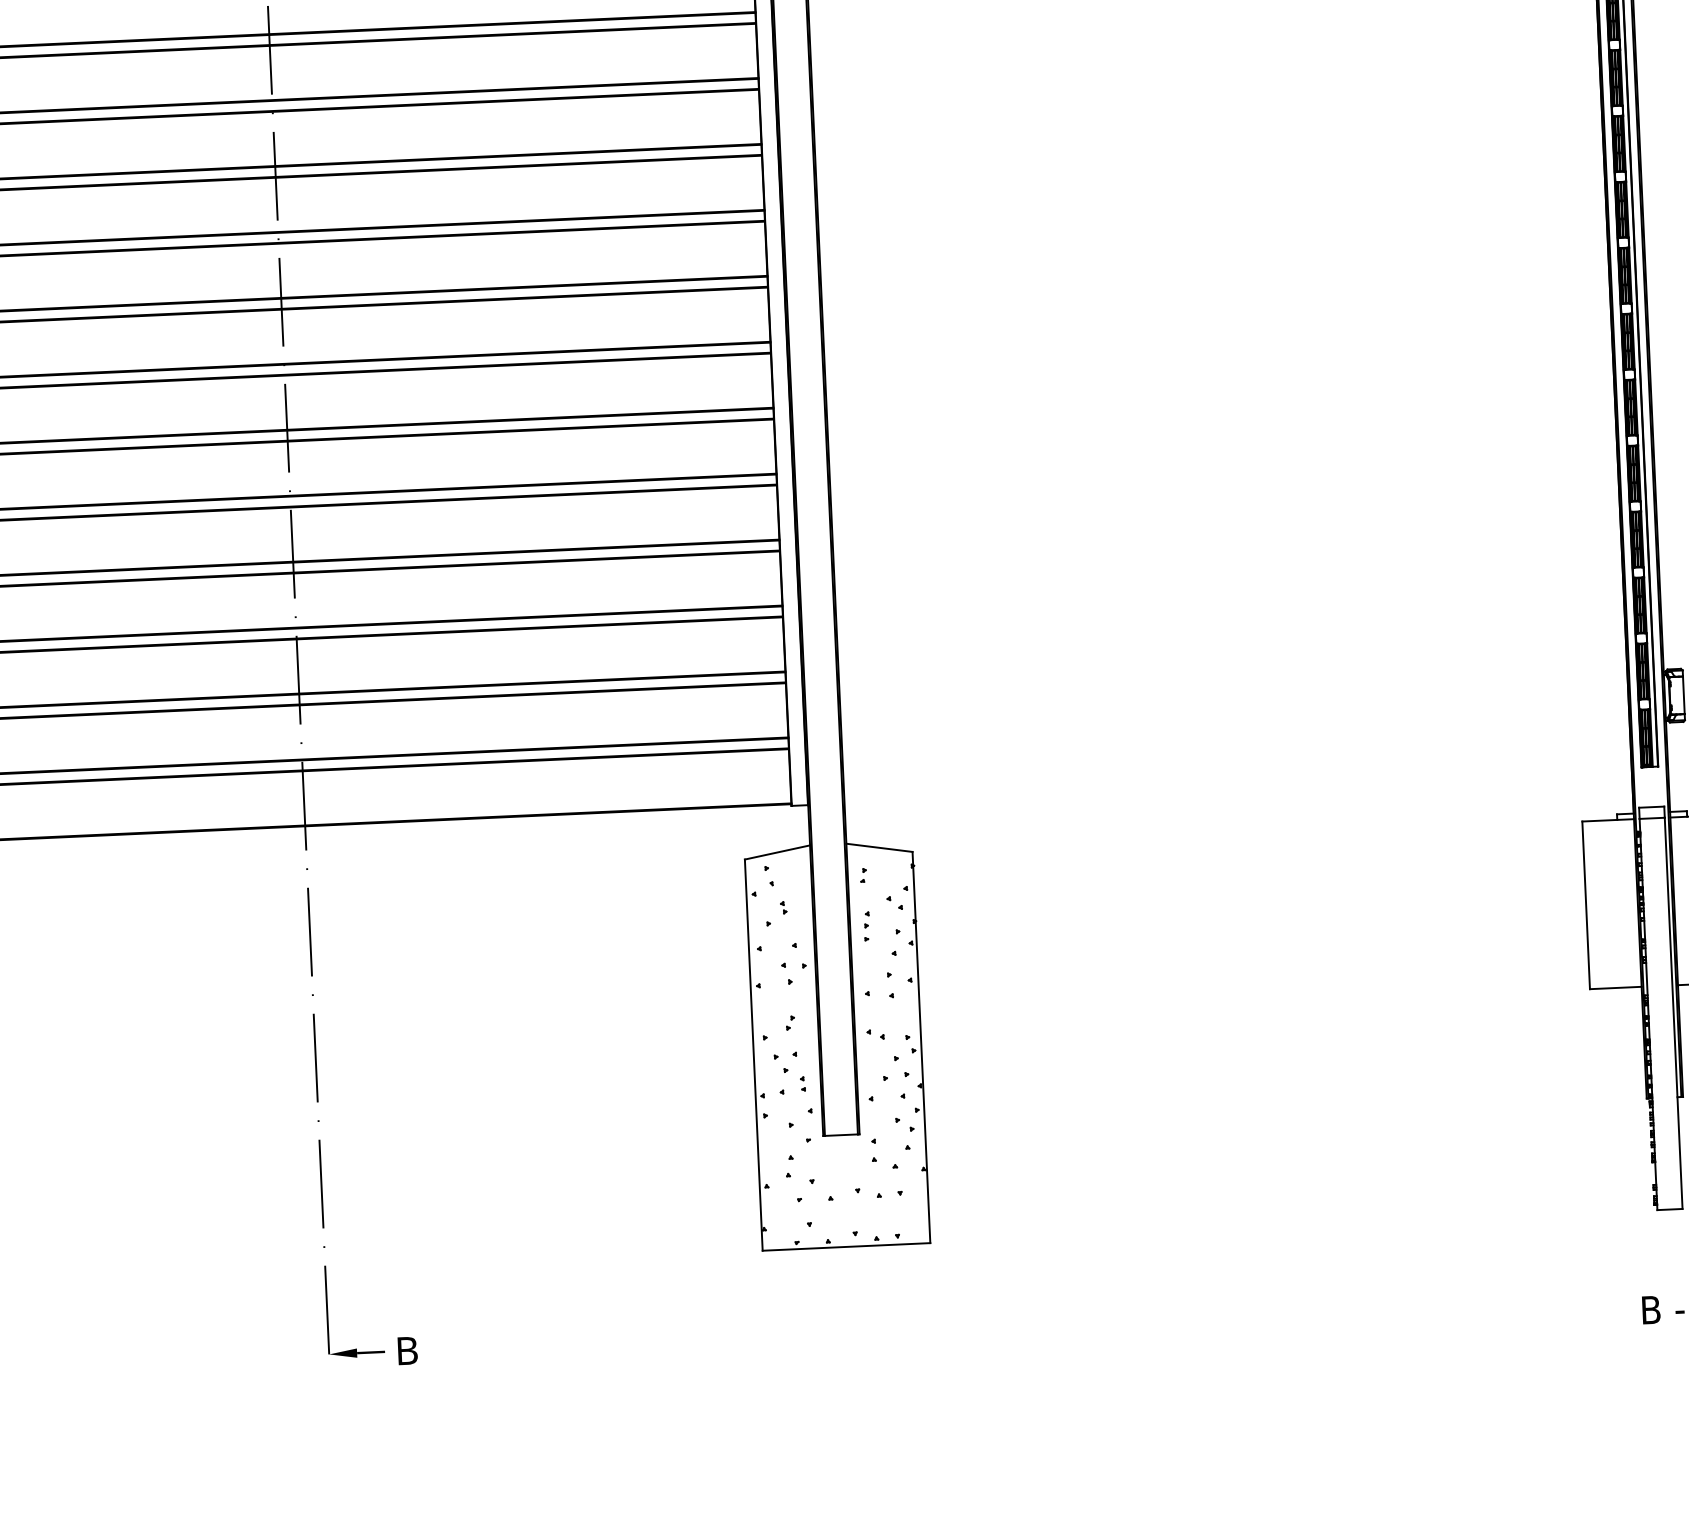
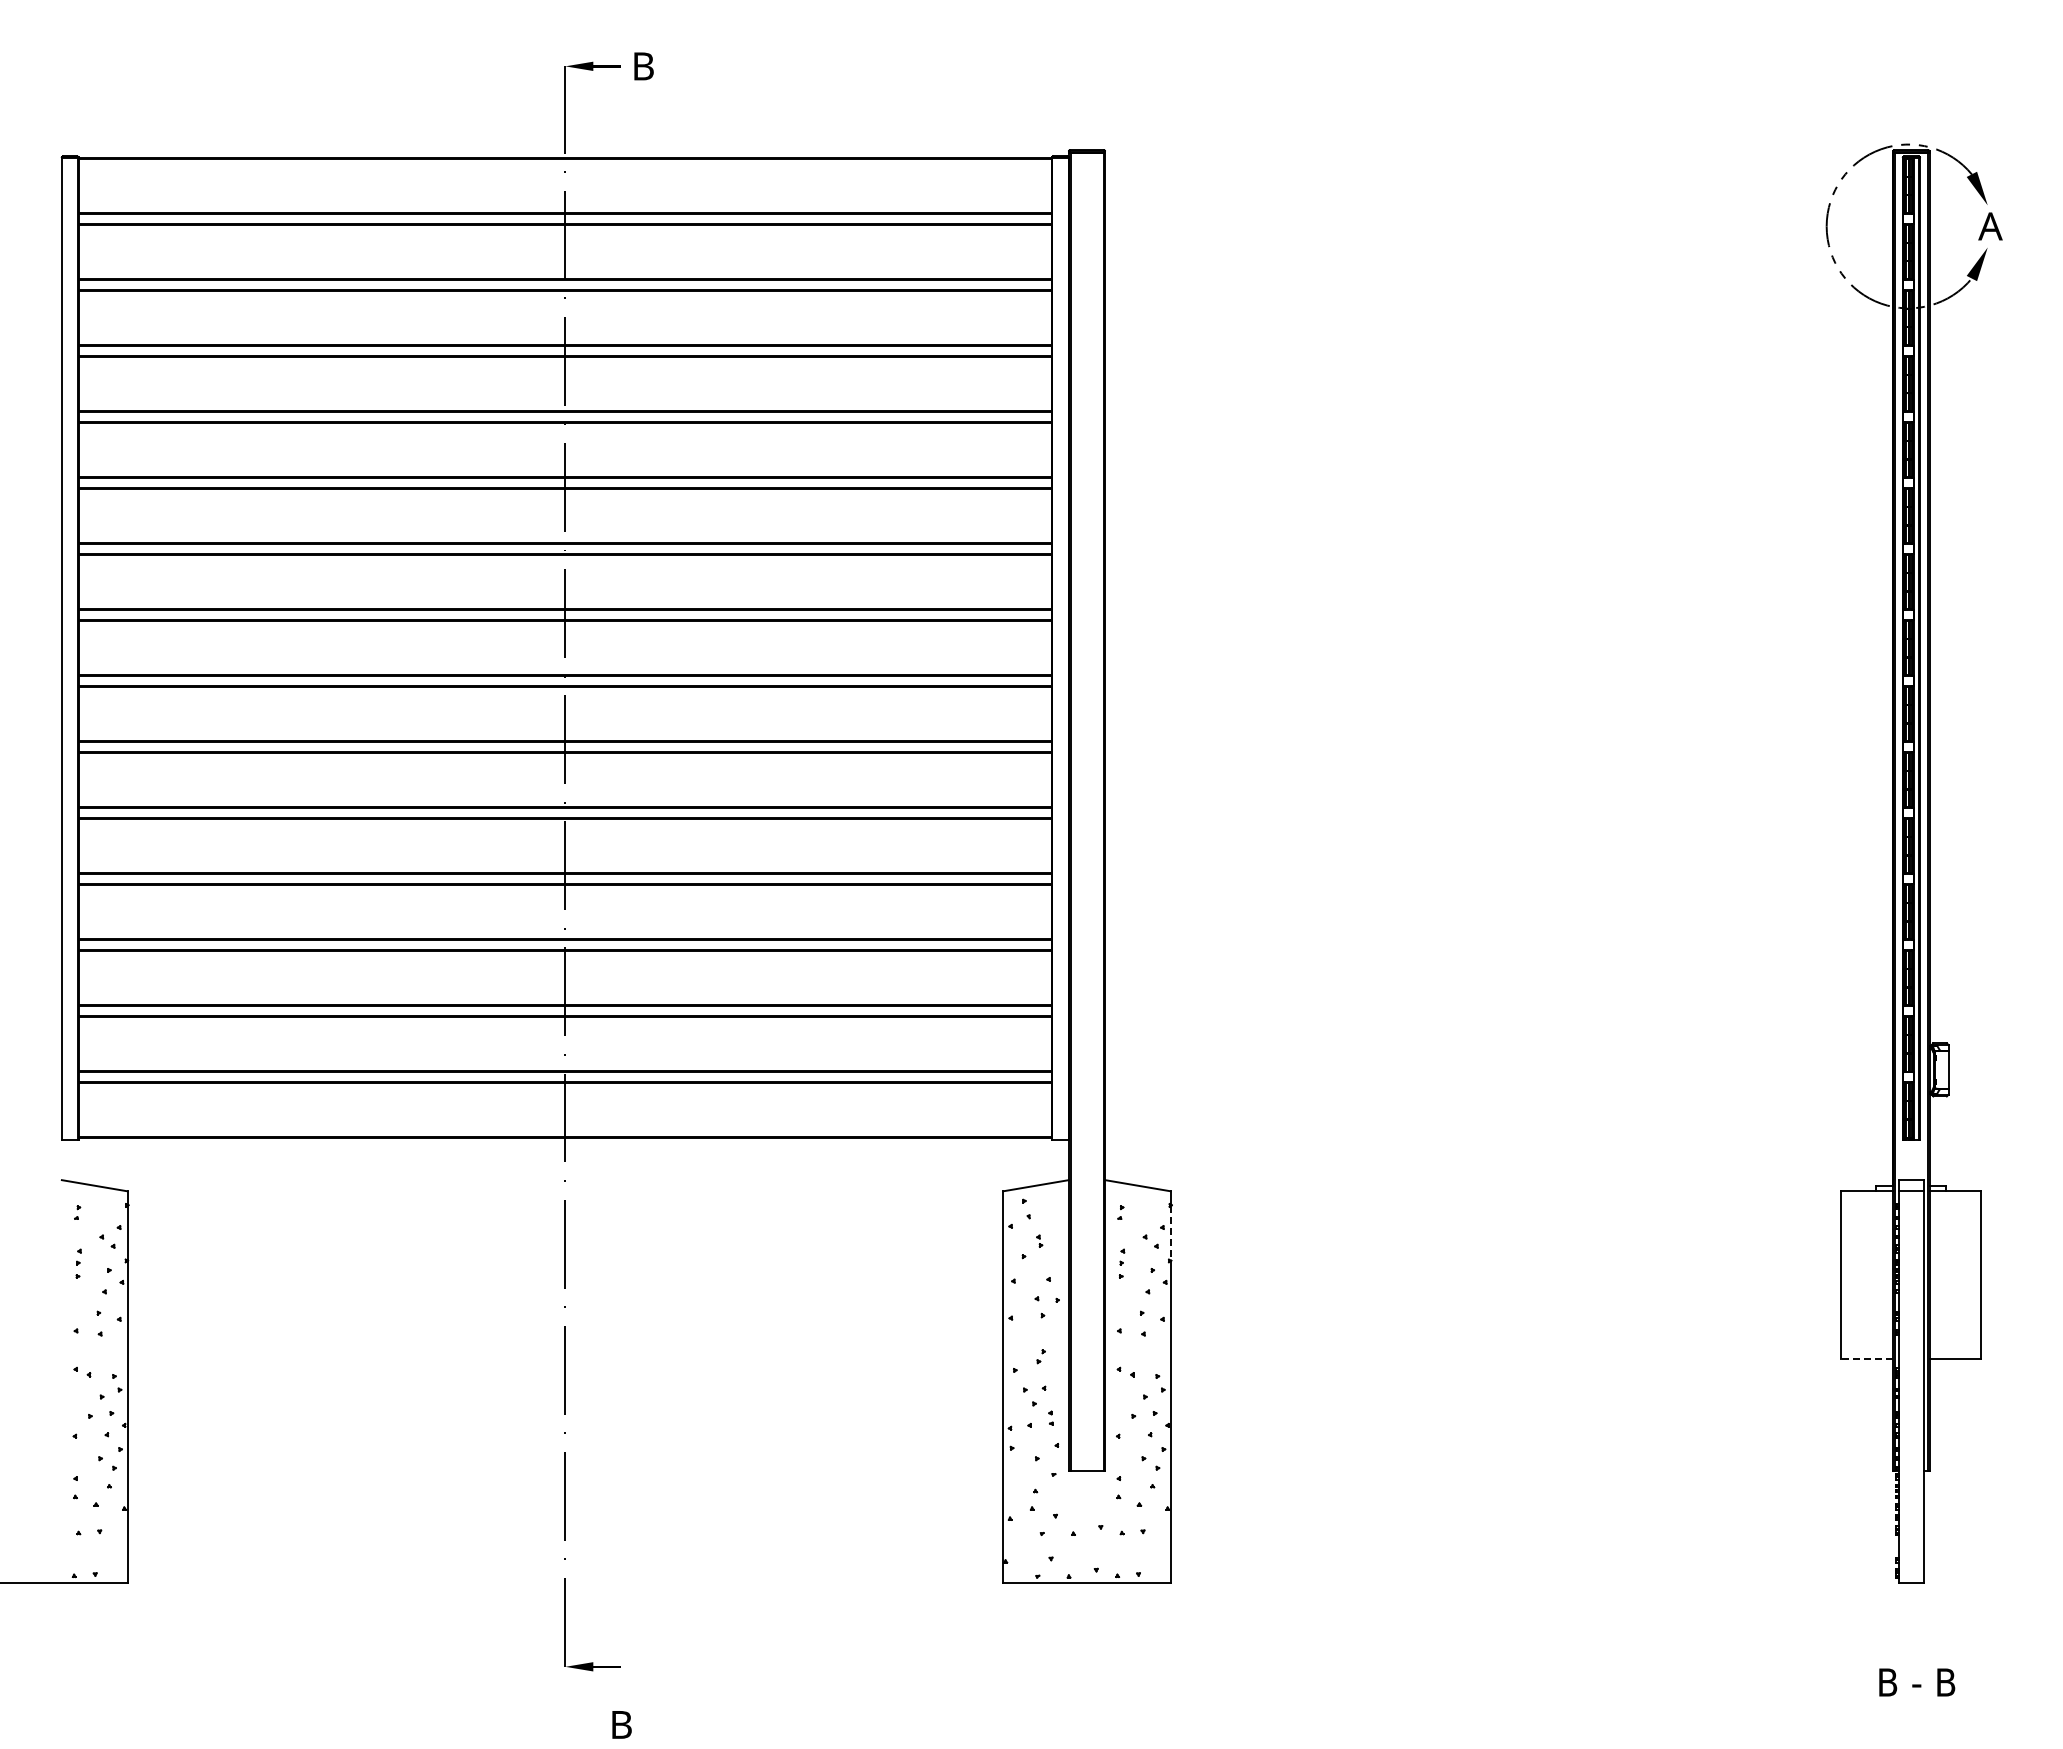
line: (914, 894) -> (1170, 1233), solid -> dashed
line: (1616, 988) -> (1867, 1359), solid -> dashed
text: (407, 1350) -> (621, 1724), moved

